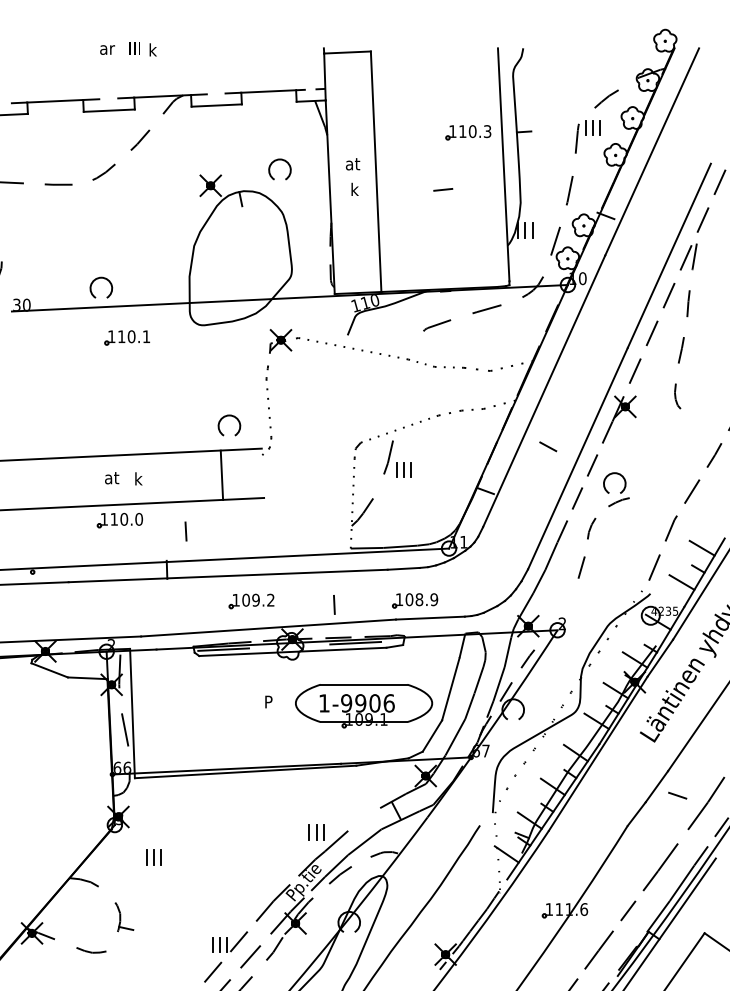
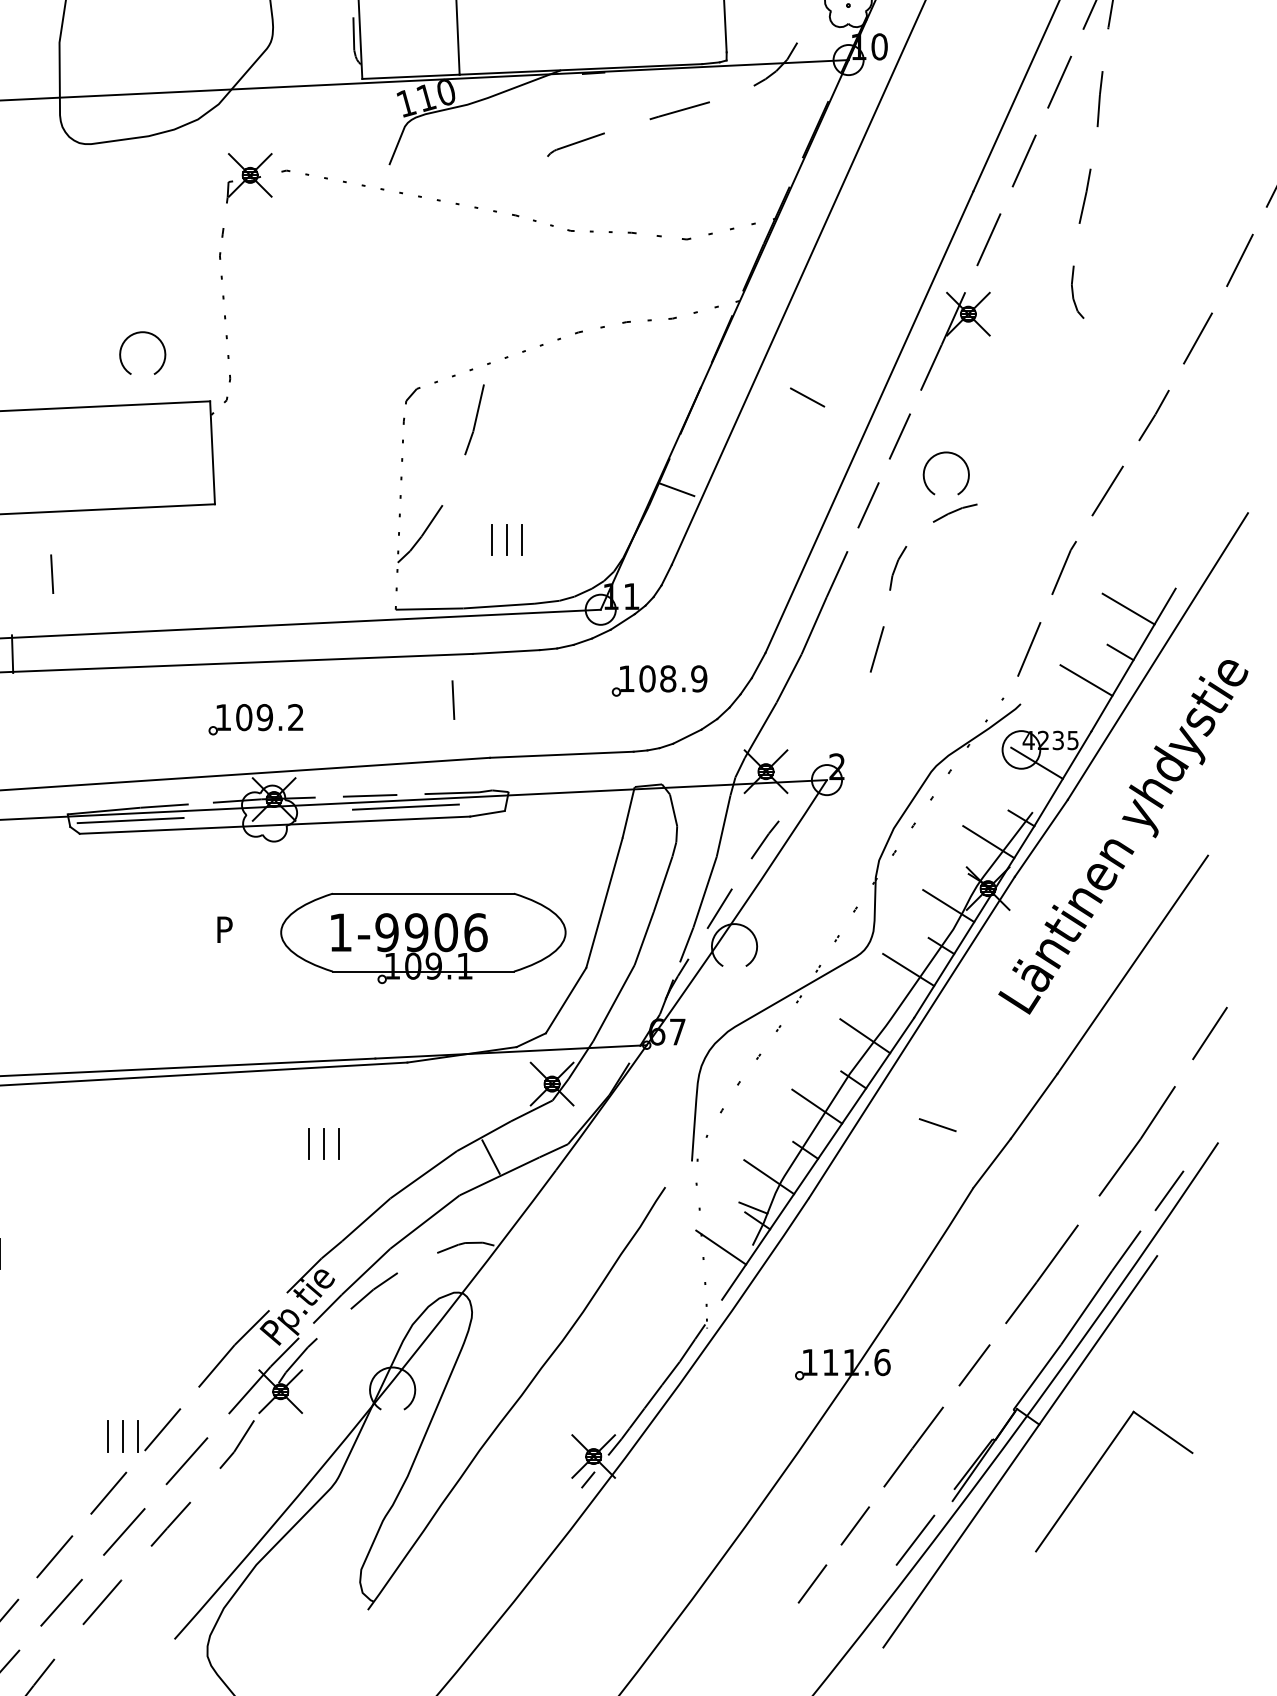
part: (403, 469) -> (505, 538), moved
line: (221, 474) -> (211, 451), moved
part: (415, 600) -> (660, 680), moved
part: (251, 601) -> (255, 720), moved
line: (334, 604) -> (453, 699), moved
line: (677, 795) -> (937, 1124), moved
line: (364, 819) -> (424, 1174), added
part: (316, 832) -> (324, 1143), moved

